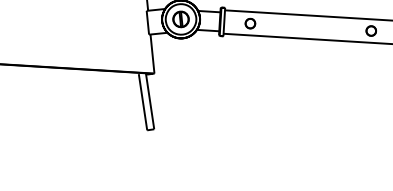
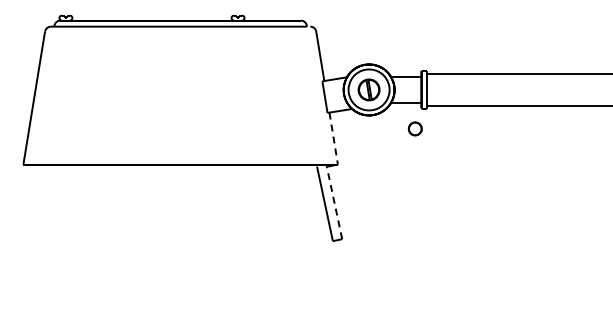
part: (249, 23) -> (414, 128), moved
line: (152, 54) -> (333, 139), solid -> dashed
line: (150, 100) -> (334, 201), solid -> dashed

